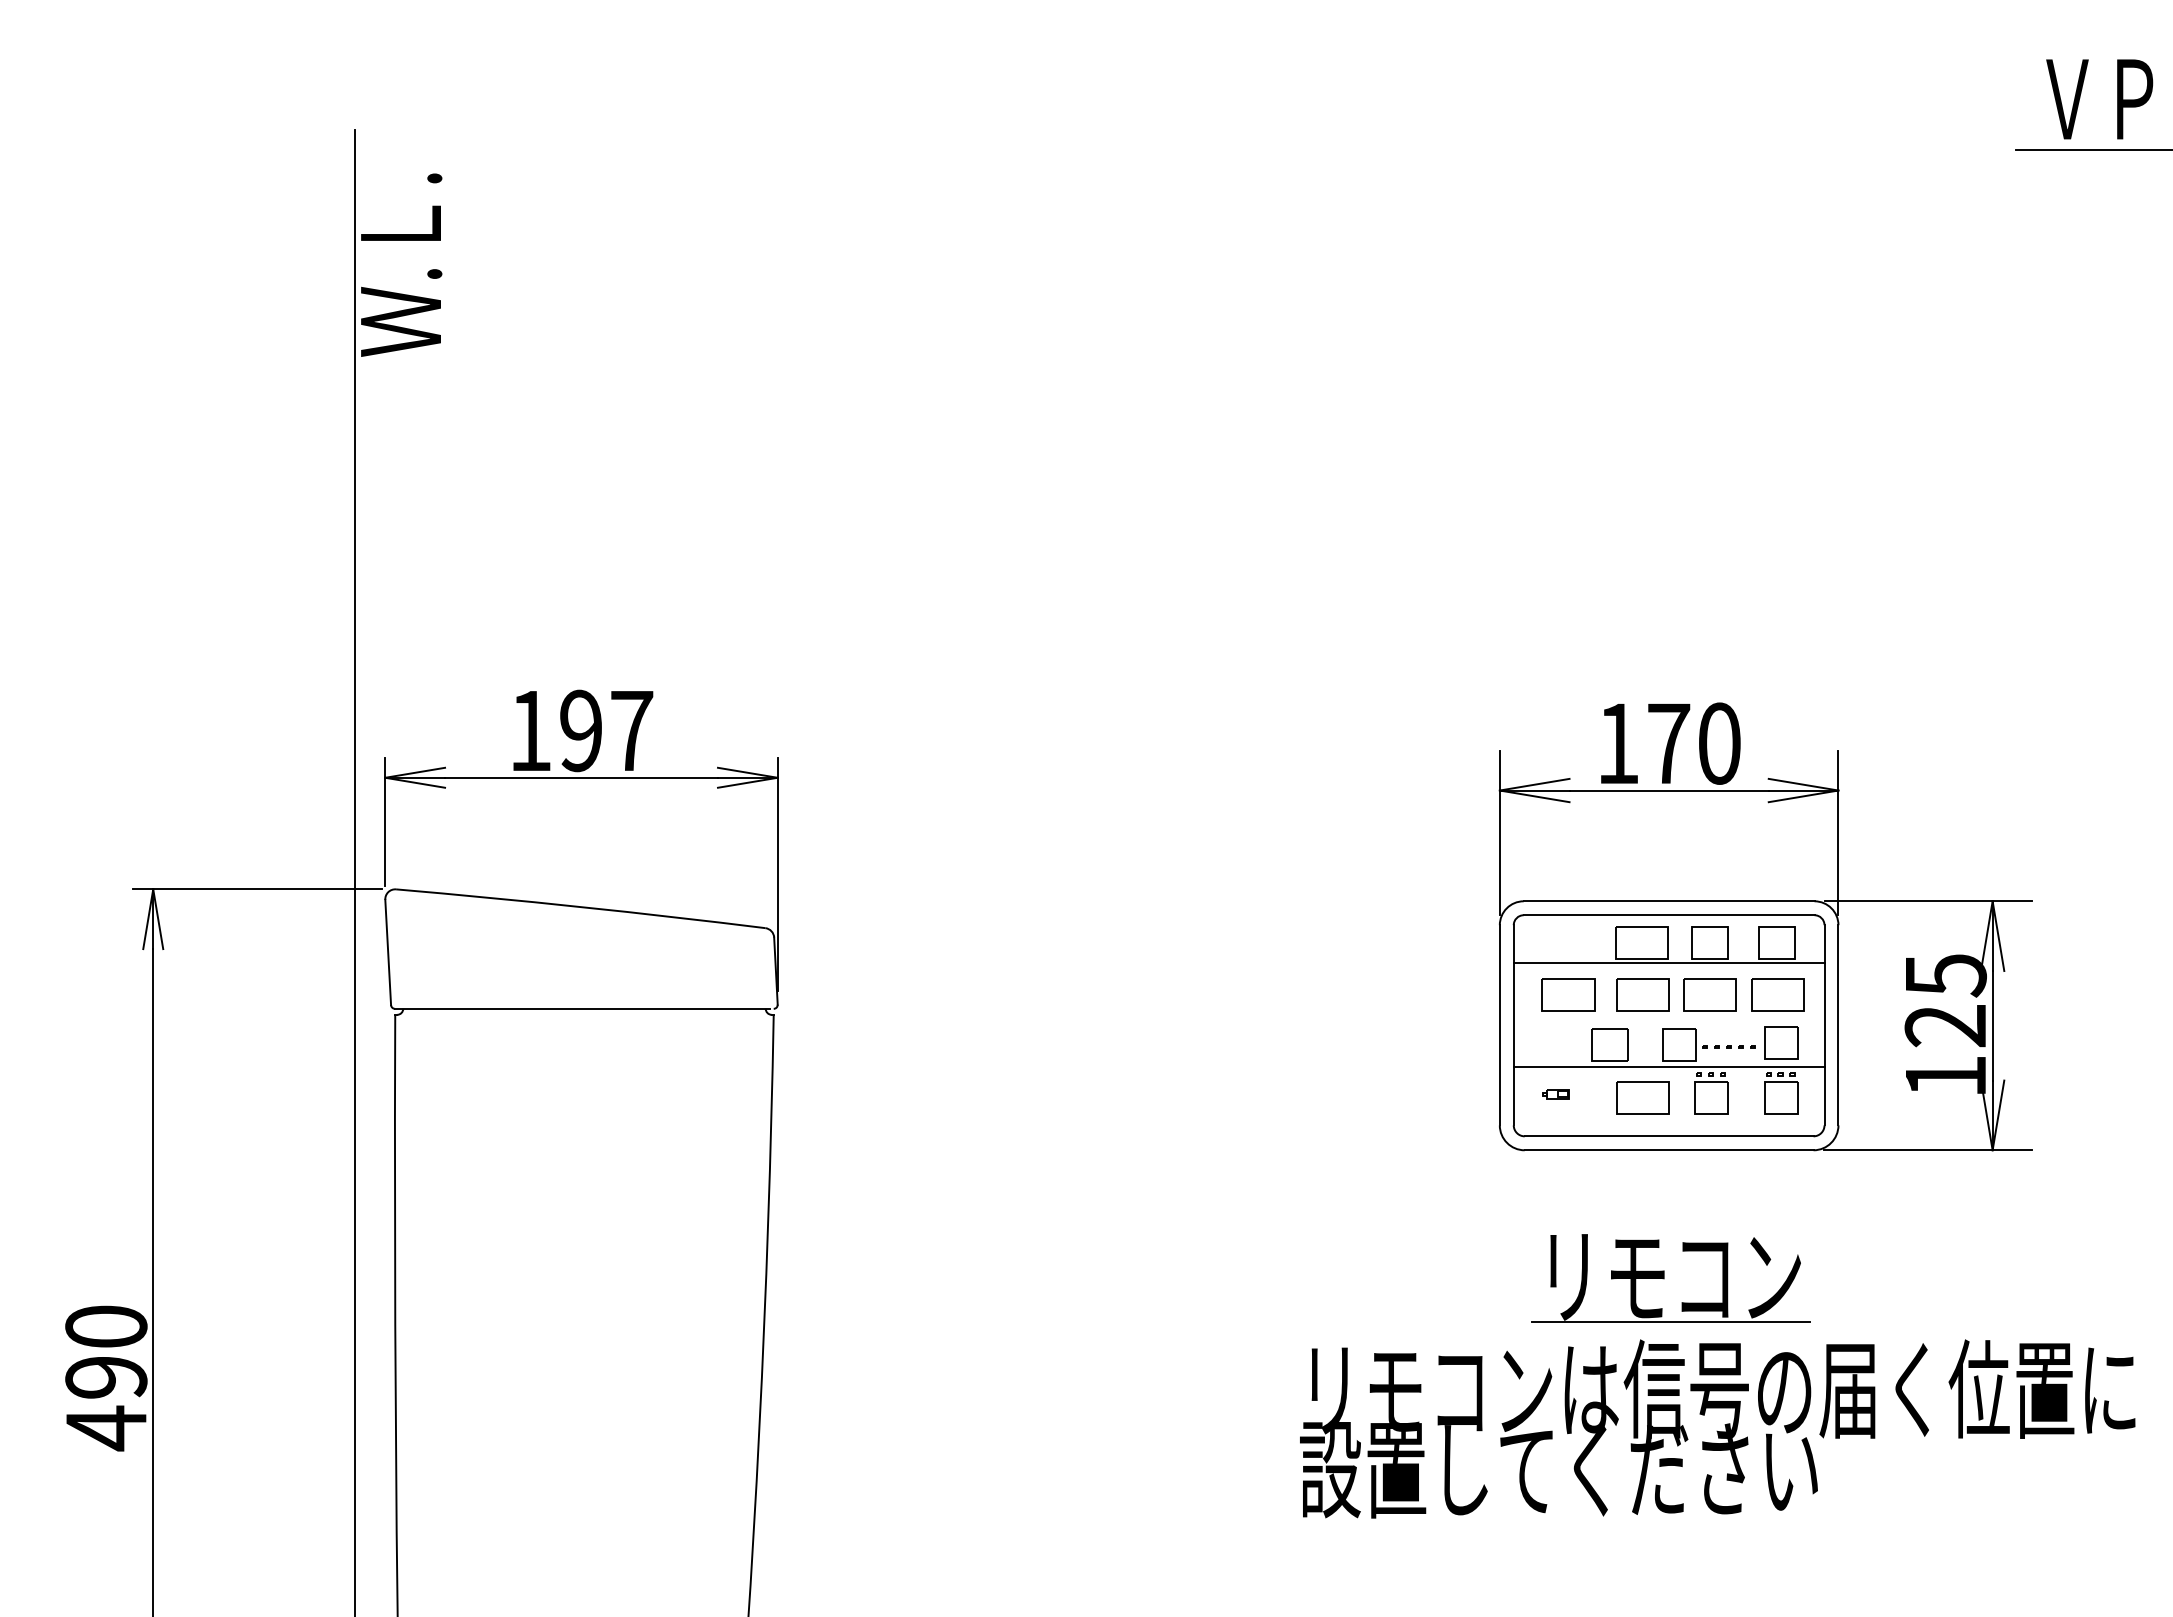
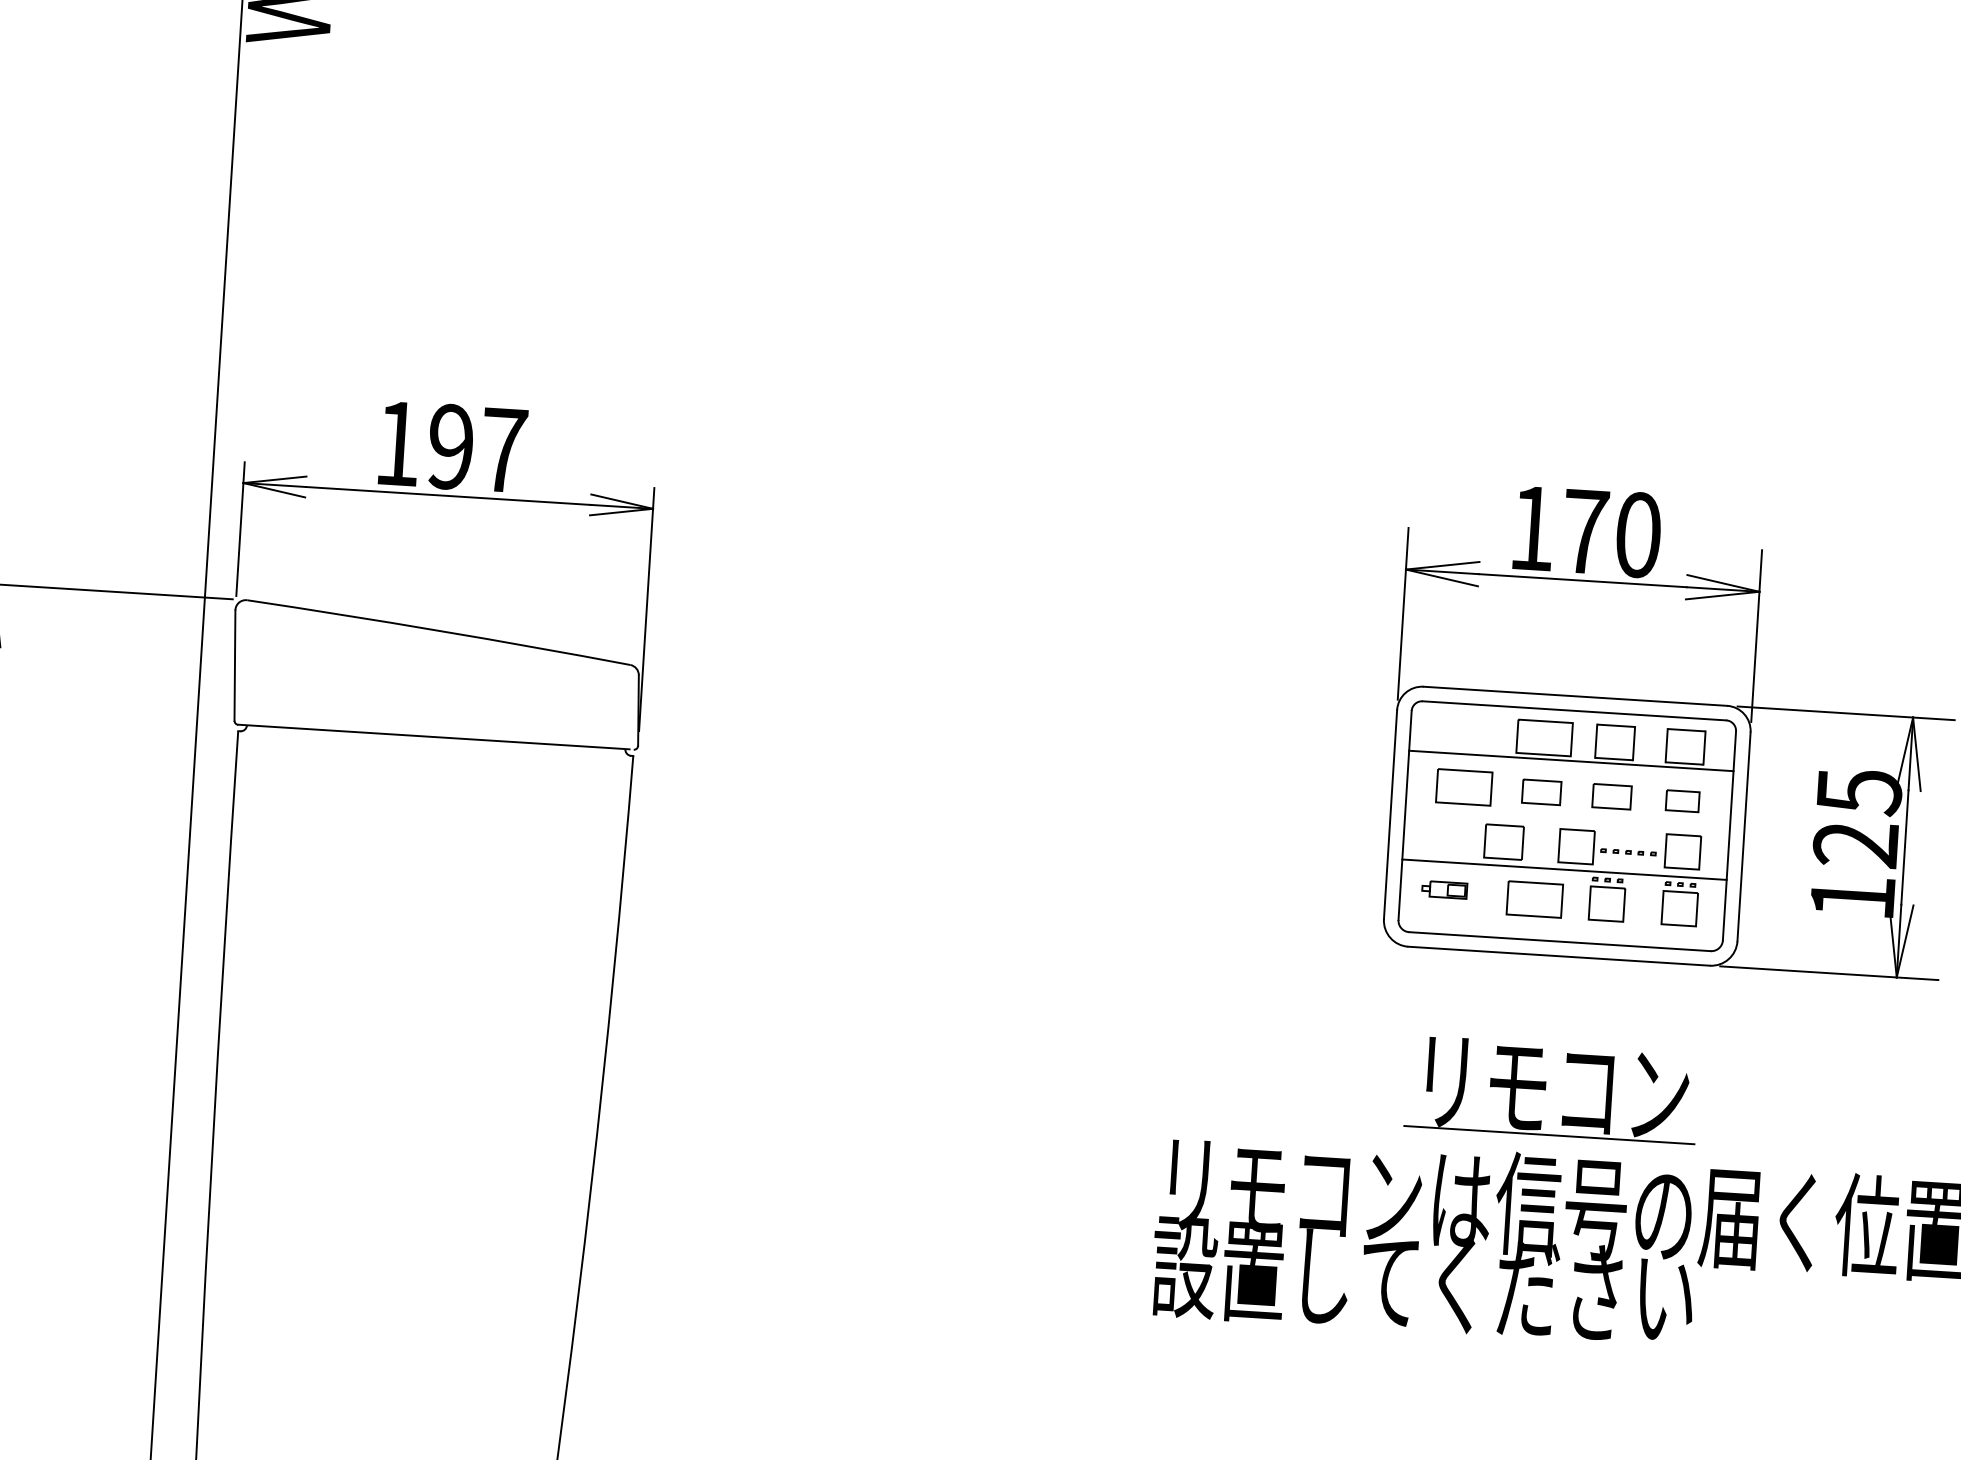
part: (1642, 994) -> (1541, 791), size x0.7
part: (1709, 994) -> (1611, 796), size x0.7
part: (1777, 994) -> (1682, 800), size x0.6
part: (1555, 1094) -> (1444, 890), size x1.6

